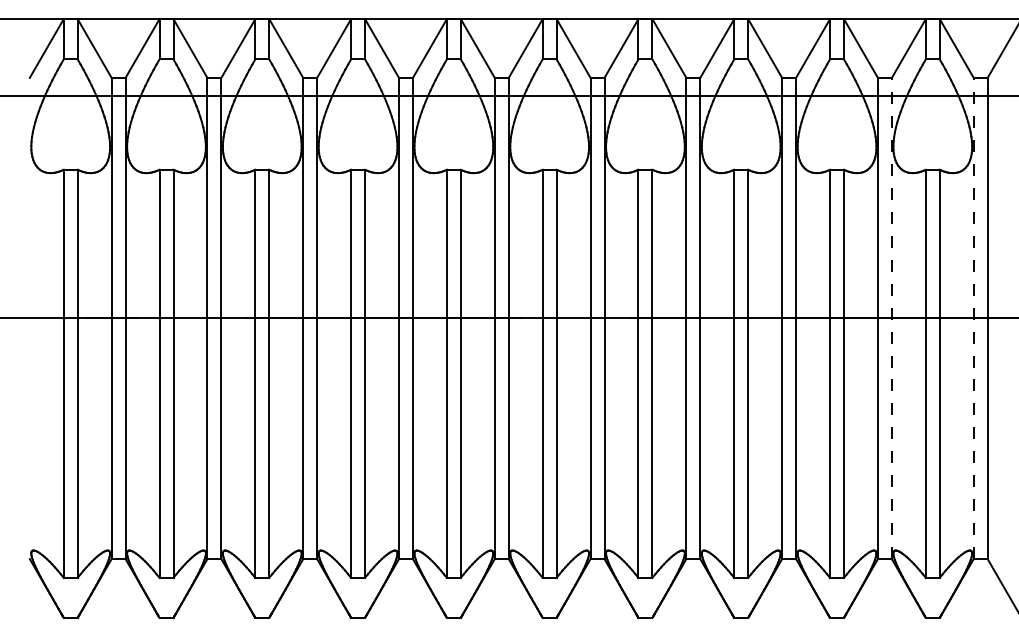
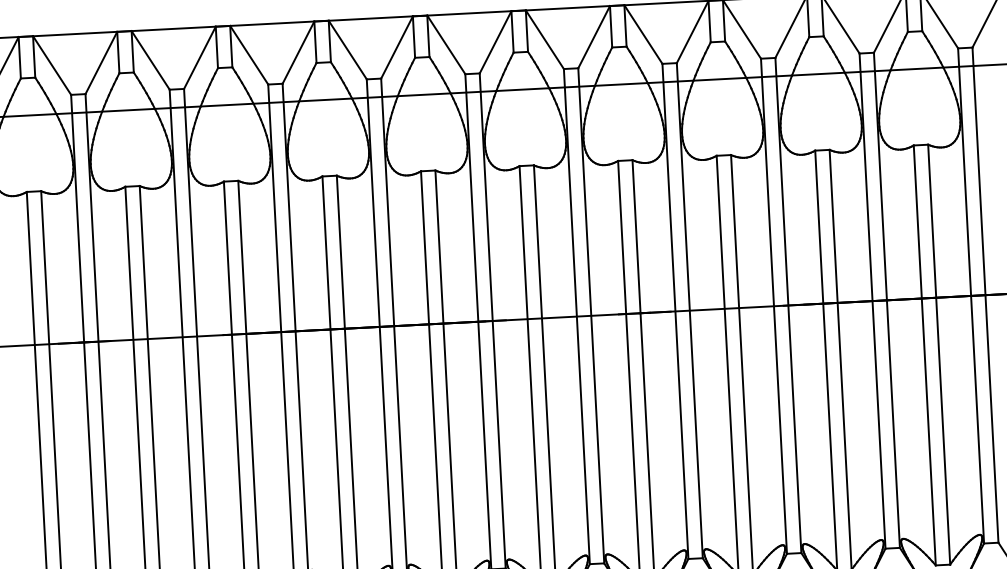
line: (891, 318) -> (886, 300), dashed -> solid
line: (973, 318) -> (970, 295), dashed -> solid

